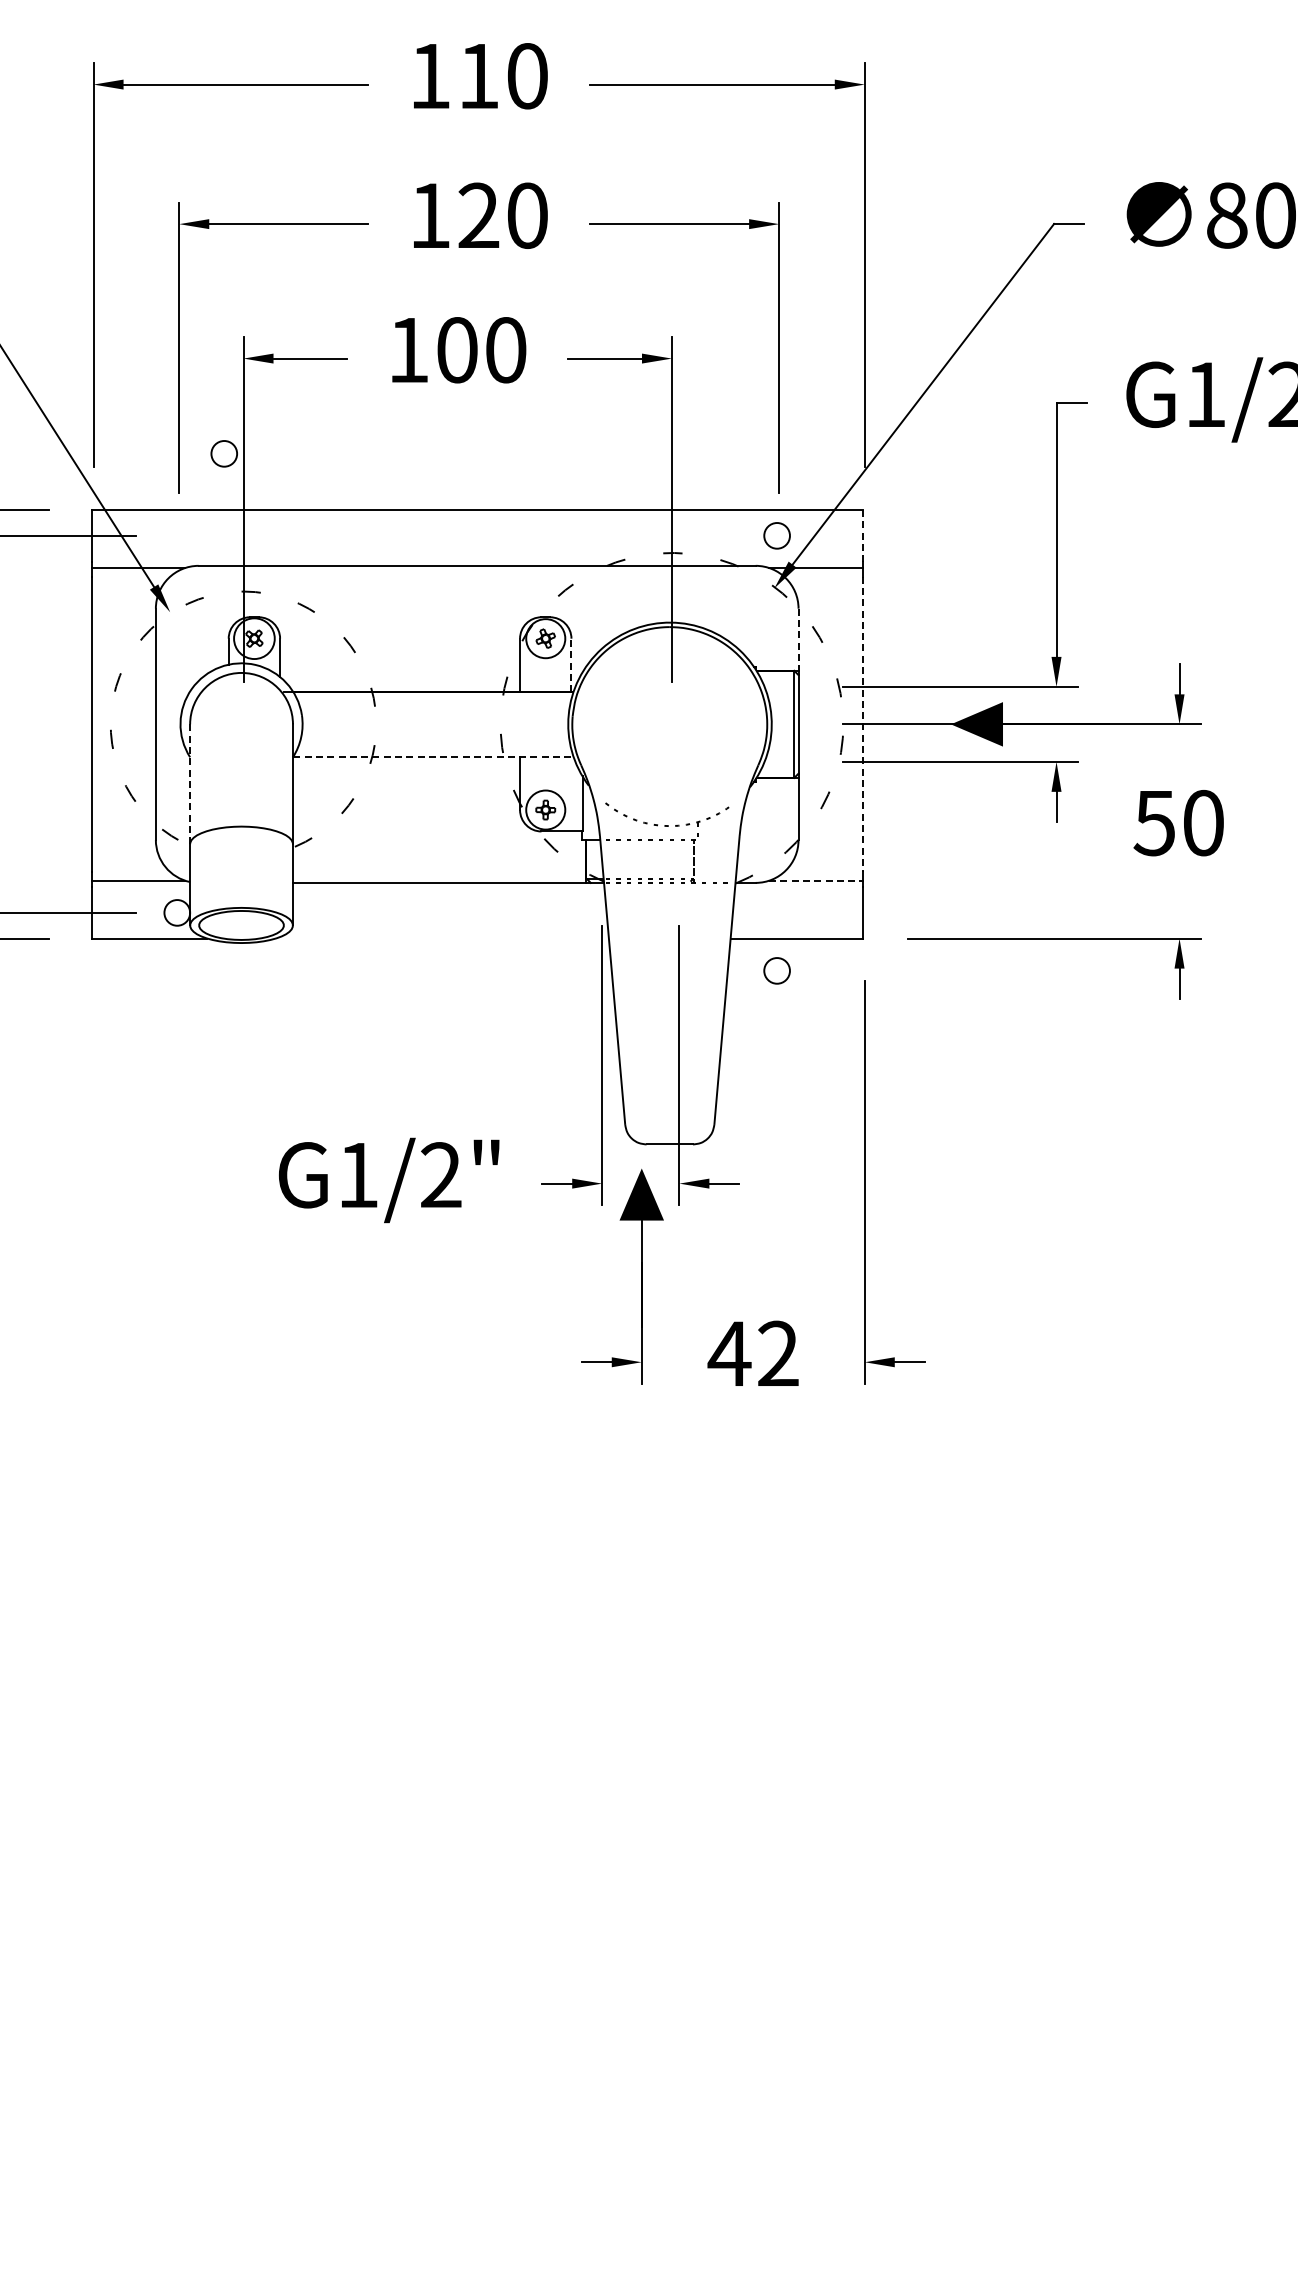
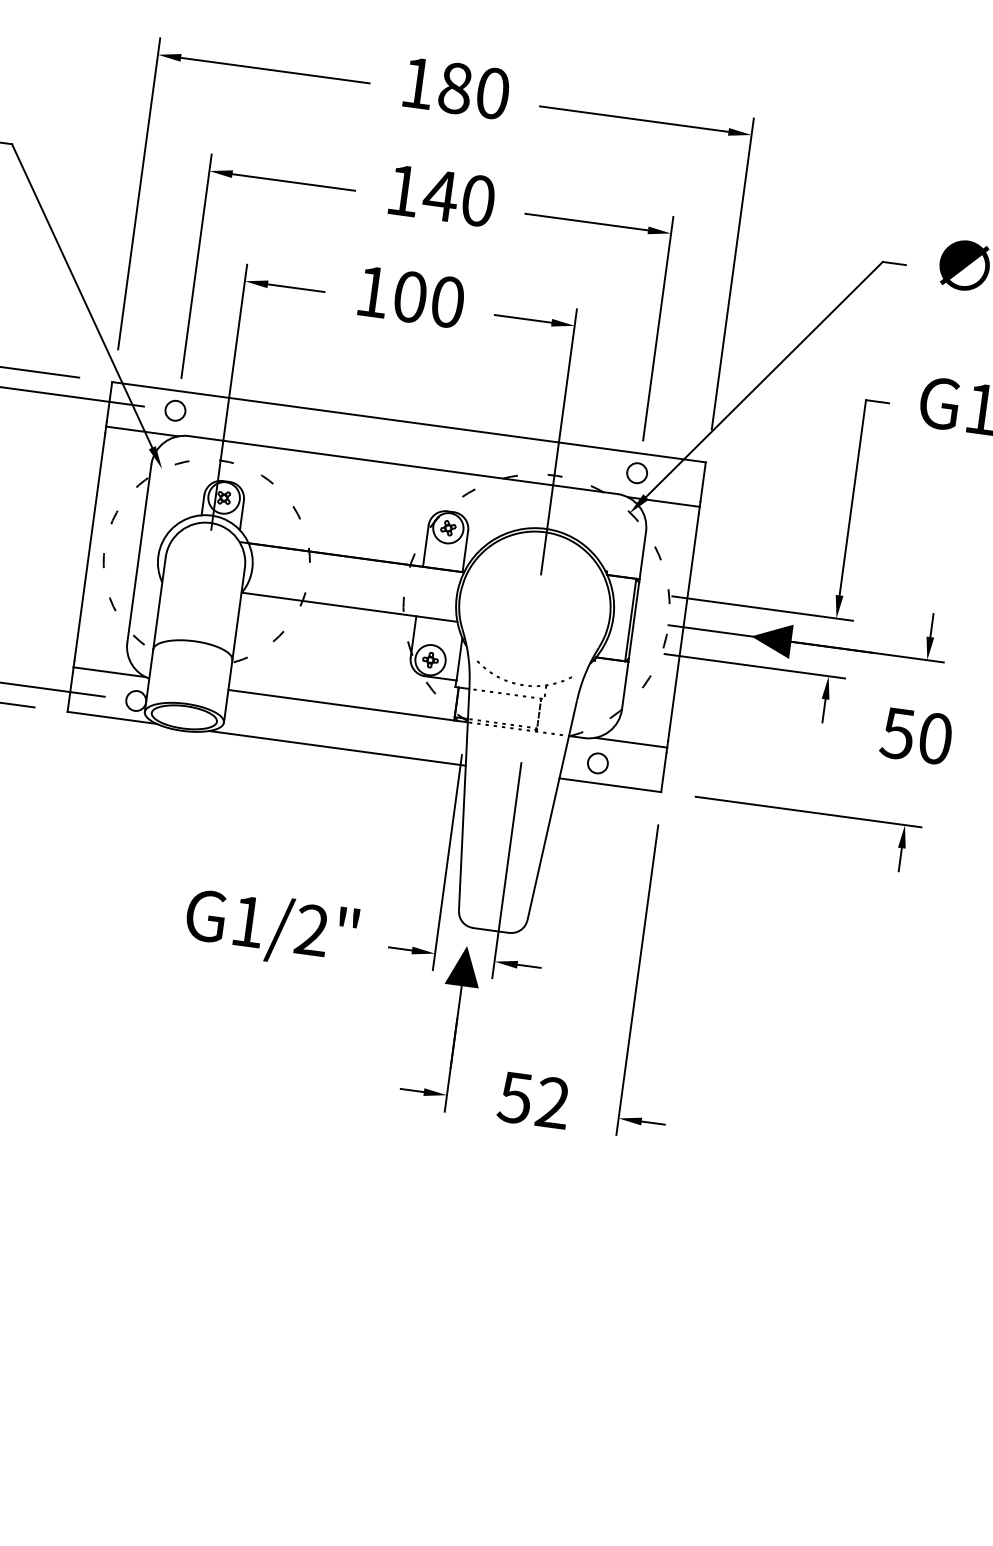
text: (479, 76) -> (455, 88), 110 -> 180
text: (478, 214) -> (440, 194), 120 -> 140
circle: (223, 453) -> (174, 410), moved
line: (862, 535) -> (702, 481), dashed -> solid
line: (798, 640) -> (642, 555), dashed -> solid
line: (571, 665) -> (465, 551), dashed -> solid
line: (862, 724) -> (683, 627), dashed -> solid
line: (433, 756) -> (349, 607), dashed -> solid
line: (190, 784) -> (159, 603), dashed -> solid
line: (815, 880) -> (630, 742), dashed -> solid
line: (441, 938) -> (336, 748), added
circle: (776, 970) -> (597, 763), moved
text: (729, 1354) -> (515, 1098), 42 -> 52

